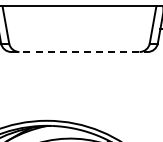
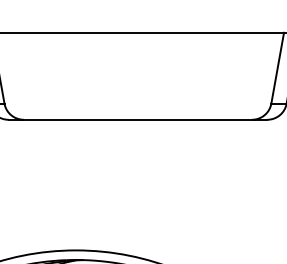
line: (79, 52) -> (137, 120), dashed -> solid

